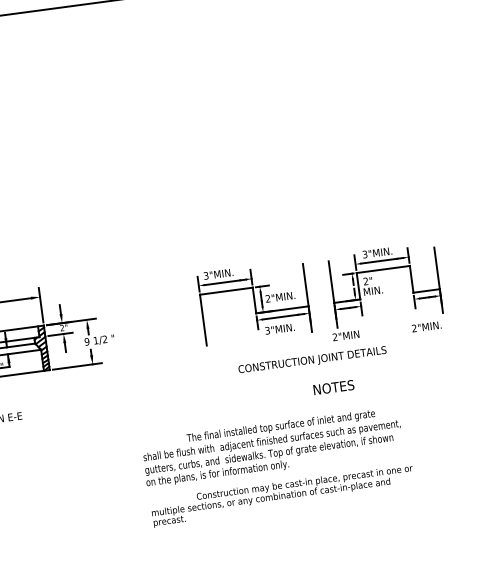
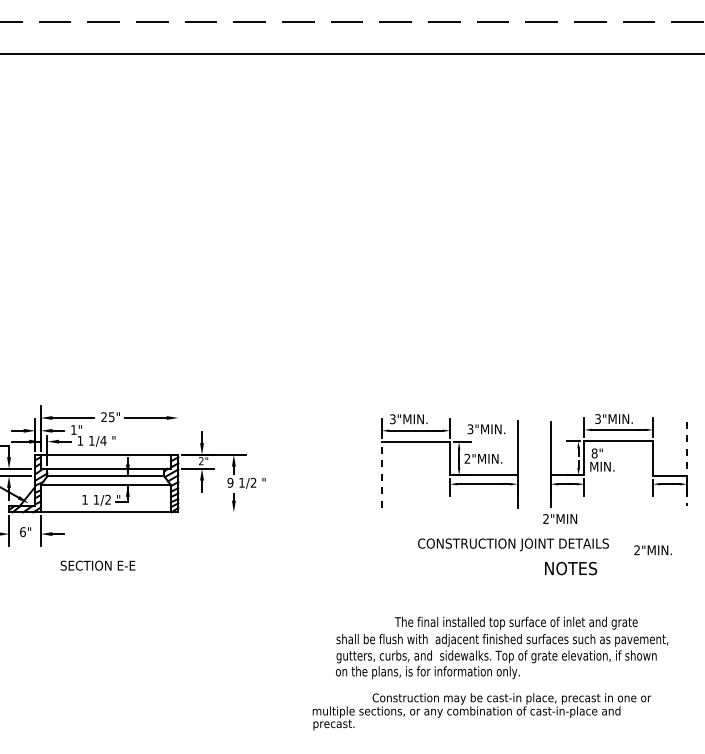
line: (438, 280) -> (687, 464), solid -> dashed
text: (365, 281) -> (594, 453), 2" -> 8"
line: (41, 305) -> (178, 428), removed
line: (203, 320) -> (381, 475), solid -> dashed
text: (426, 327) -> (652, 550), moved
text: (280, 329) -> (486, 429), moved
line: (77, 366) -> (213, 512), removed
text: (334, 387) -> (571, 568), moved
text: (272, 446) -> (502, 647), moved
text: (282, 495) -> (481, 711), moved

